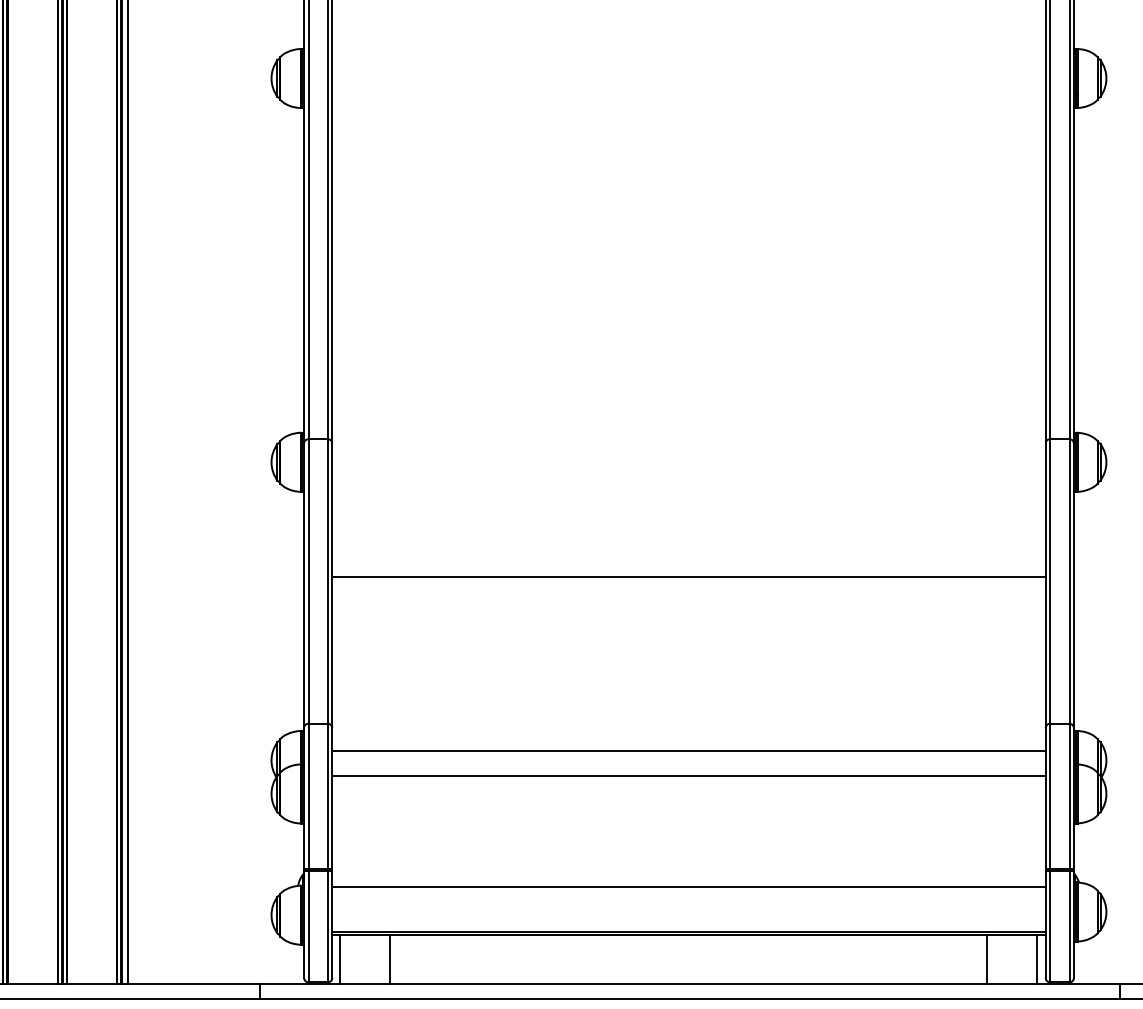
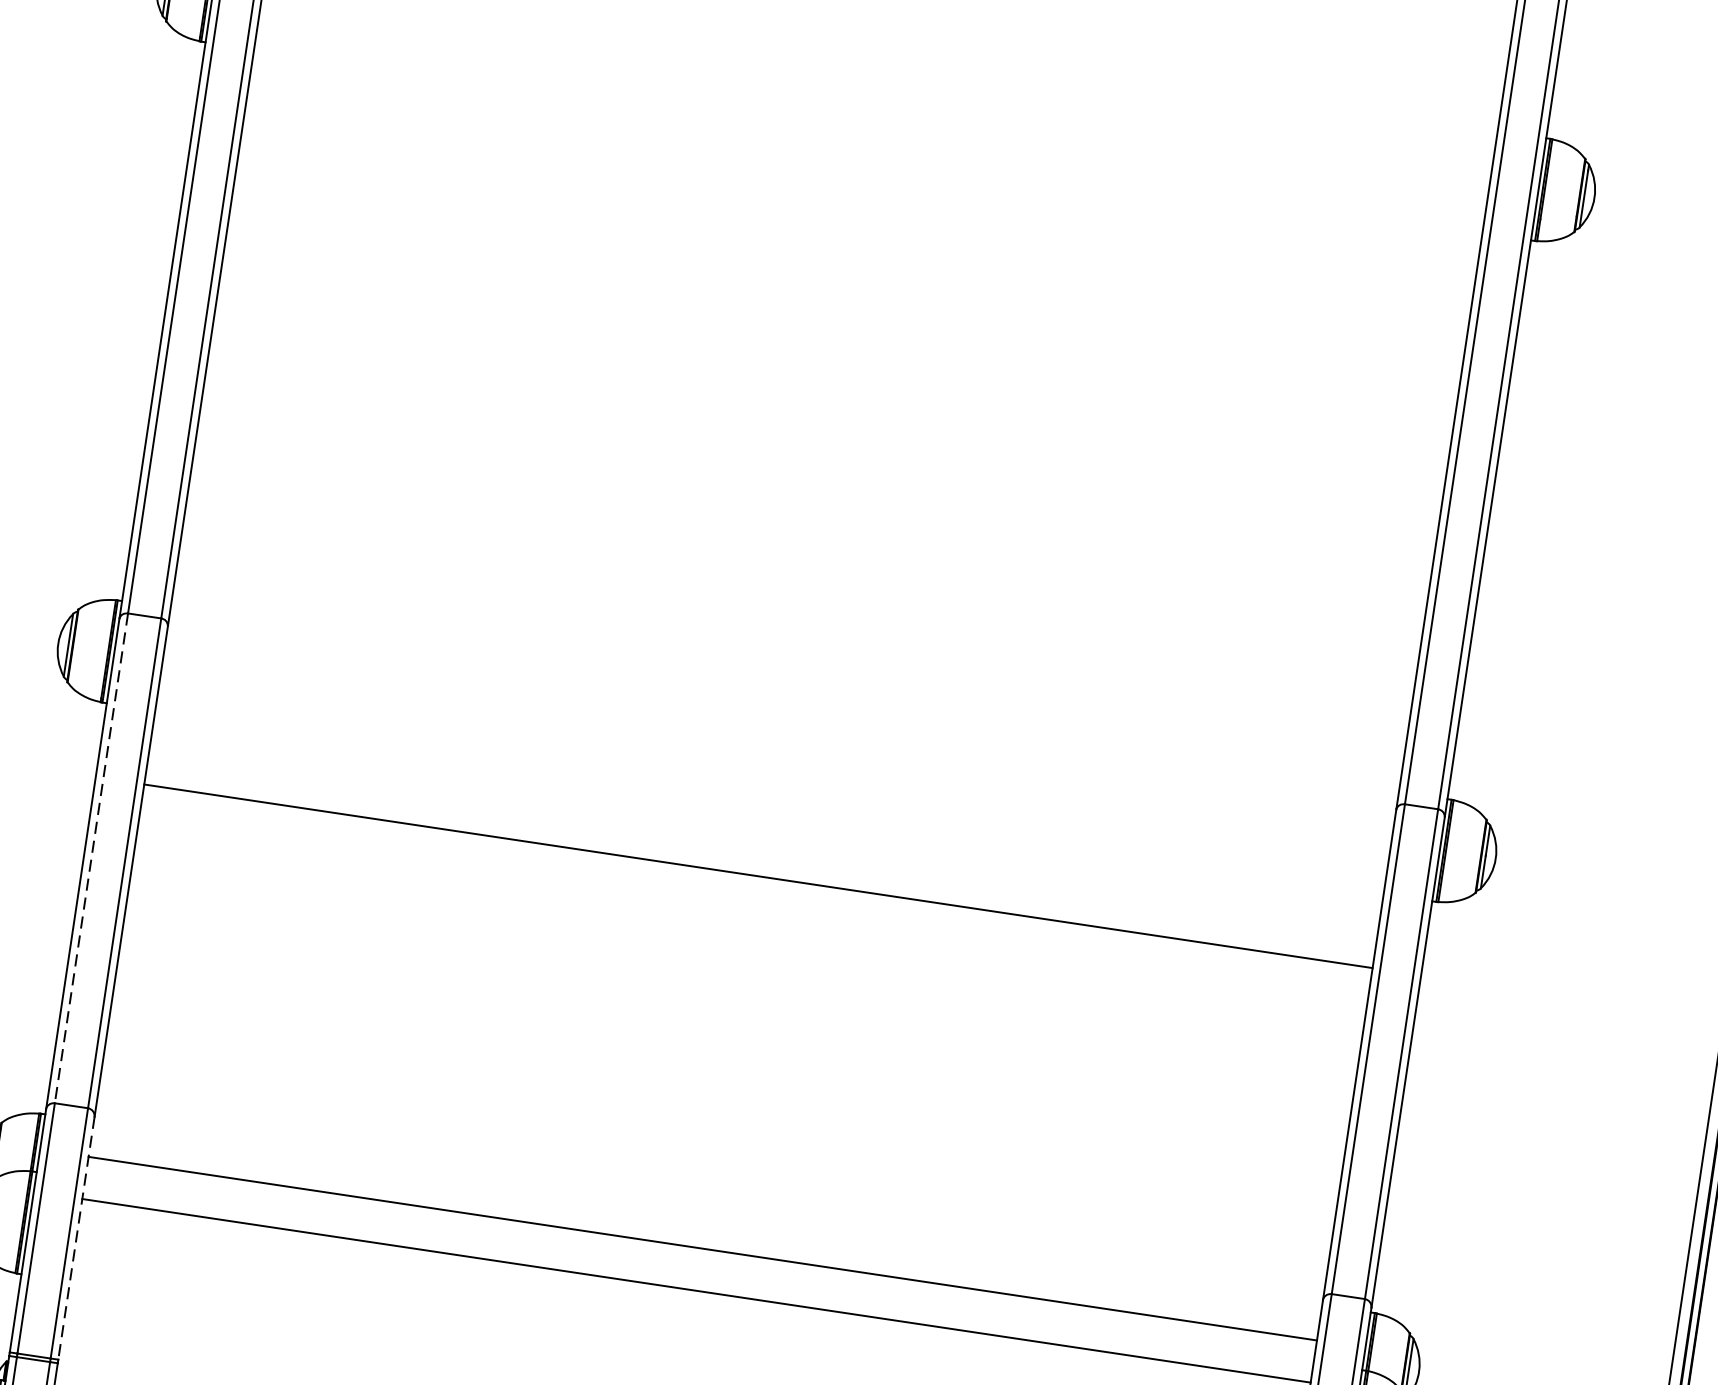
line: (688, 577) -> (757, 876), moved
line: (308, 581) -> (91, 858), solid -> dashed
line: (332, 798) -> (76, 1238), solid -> dashed

